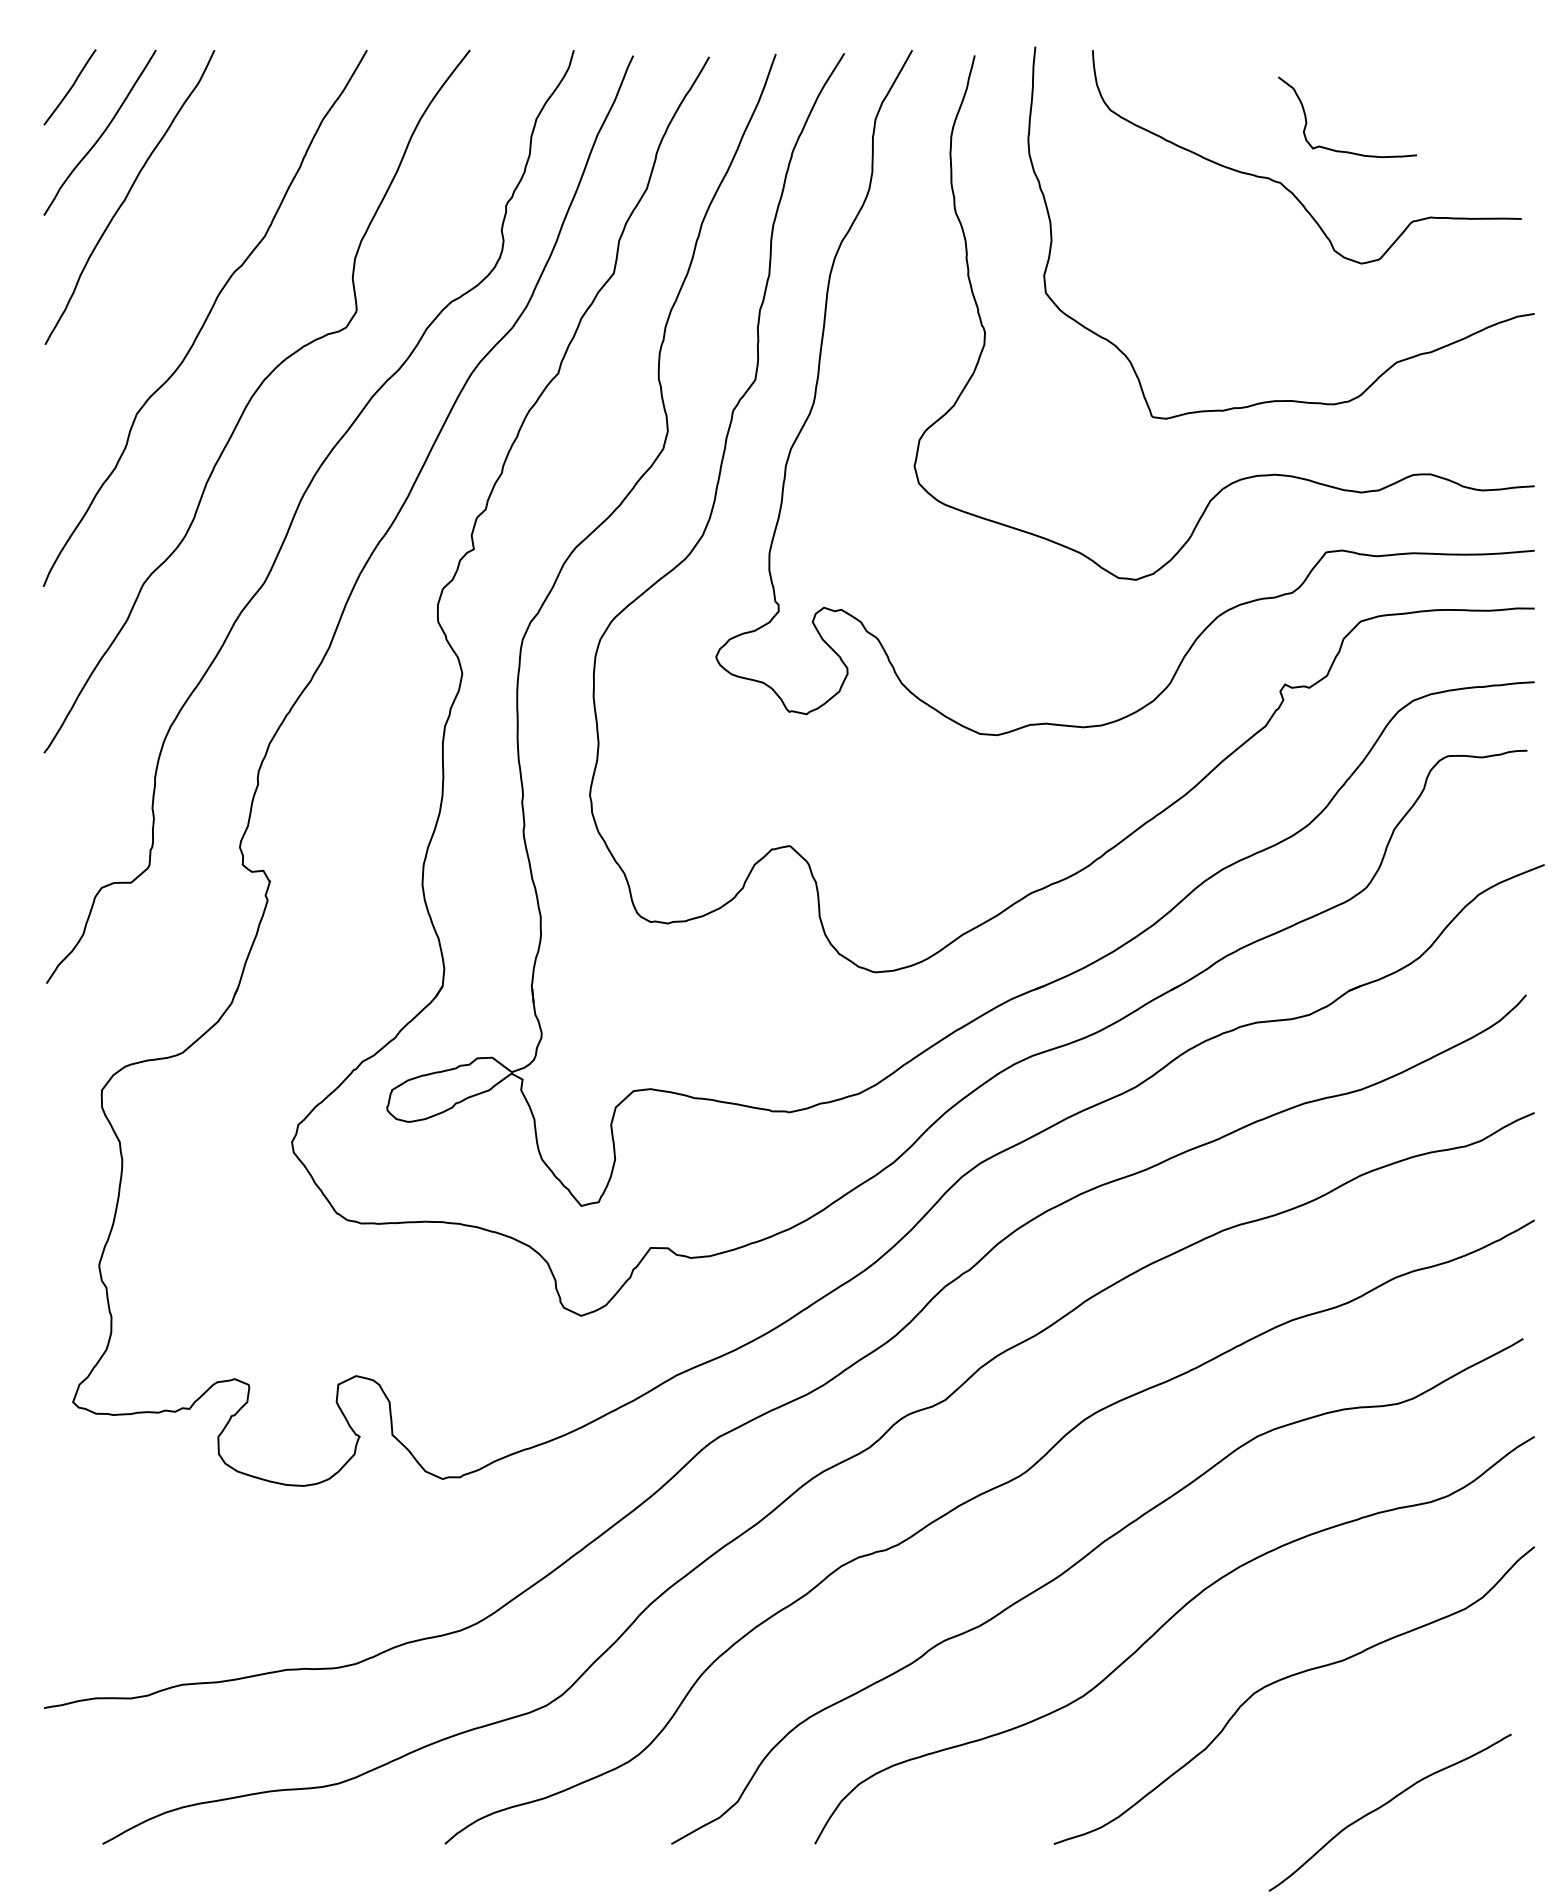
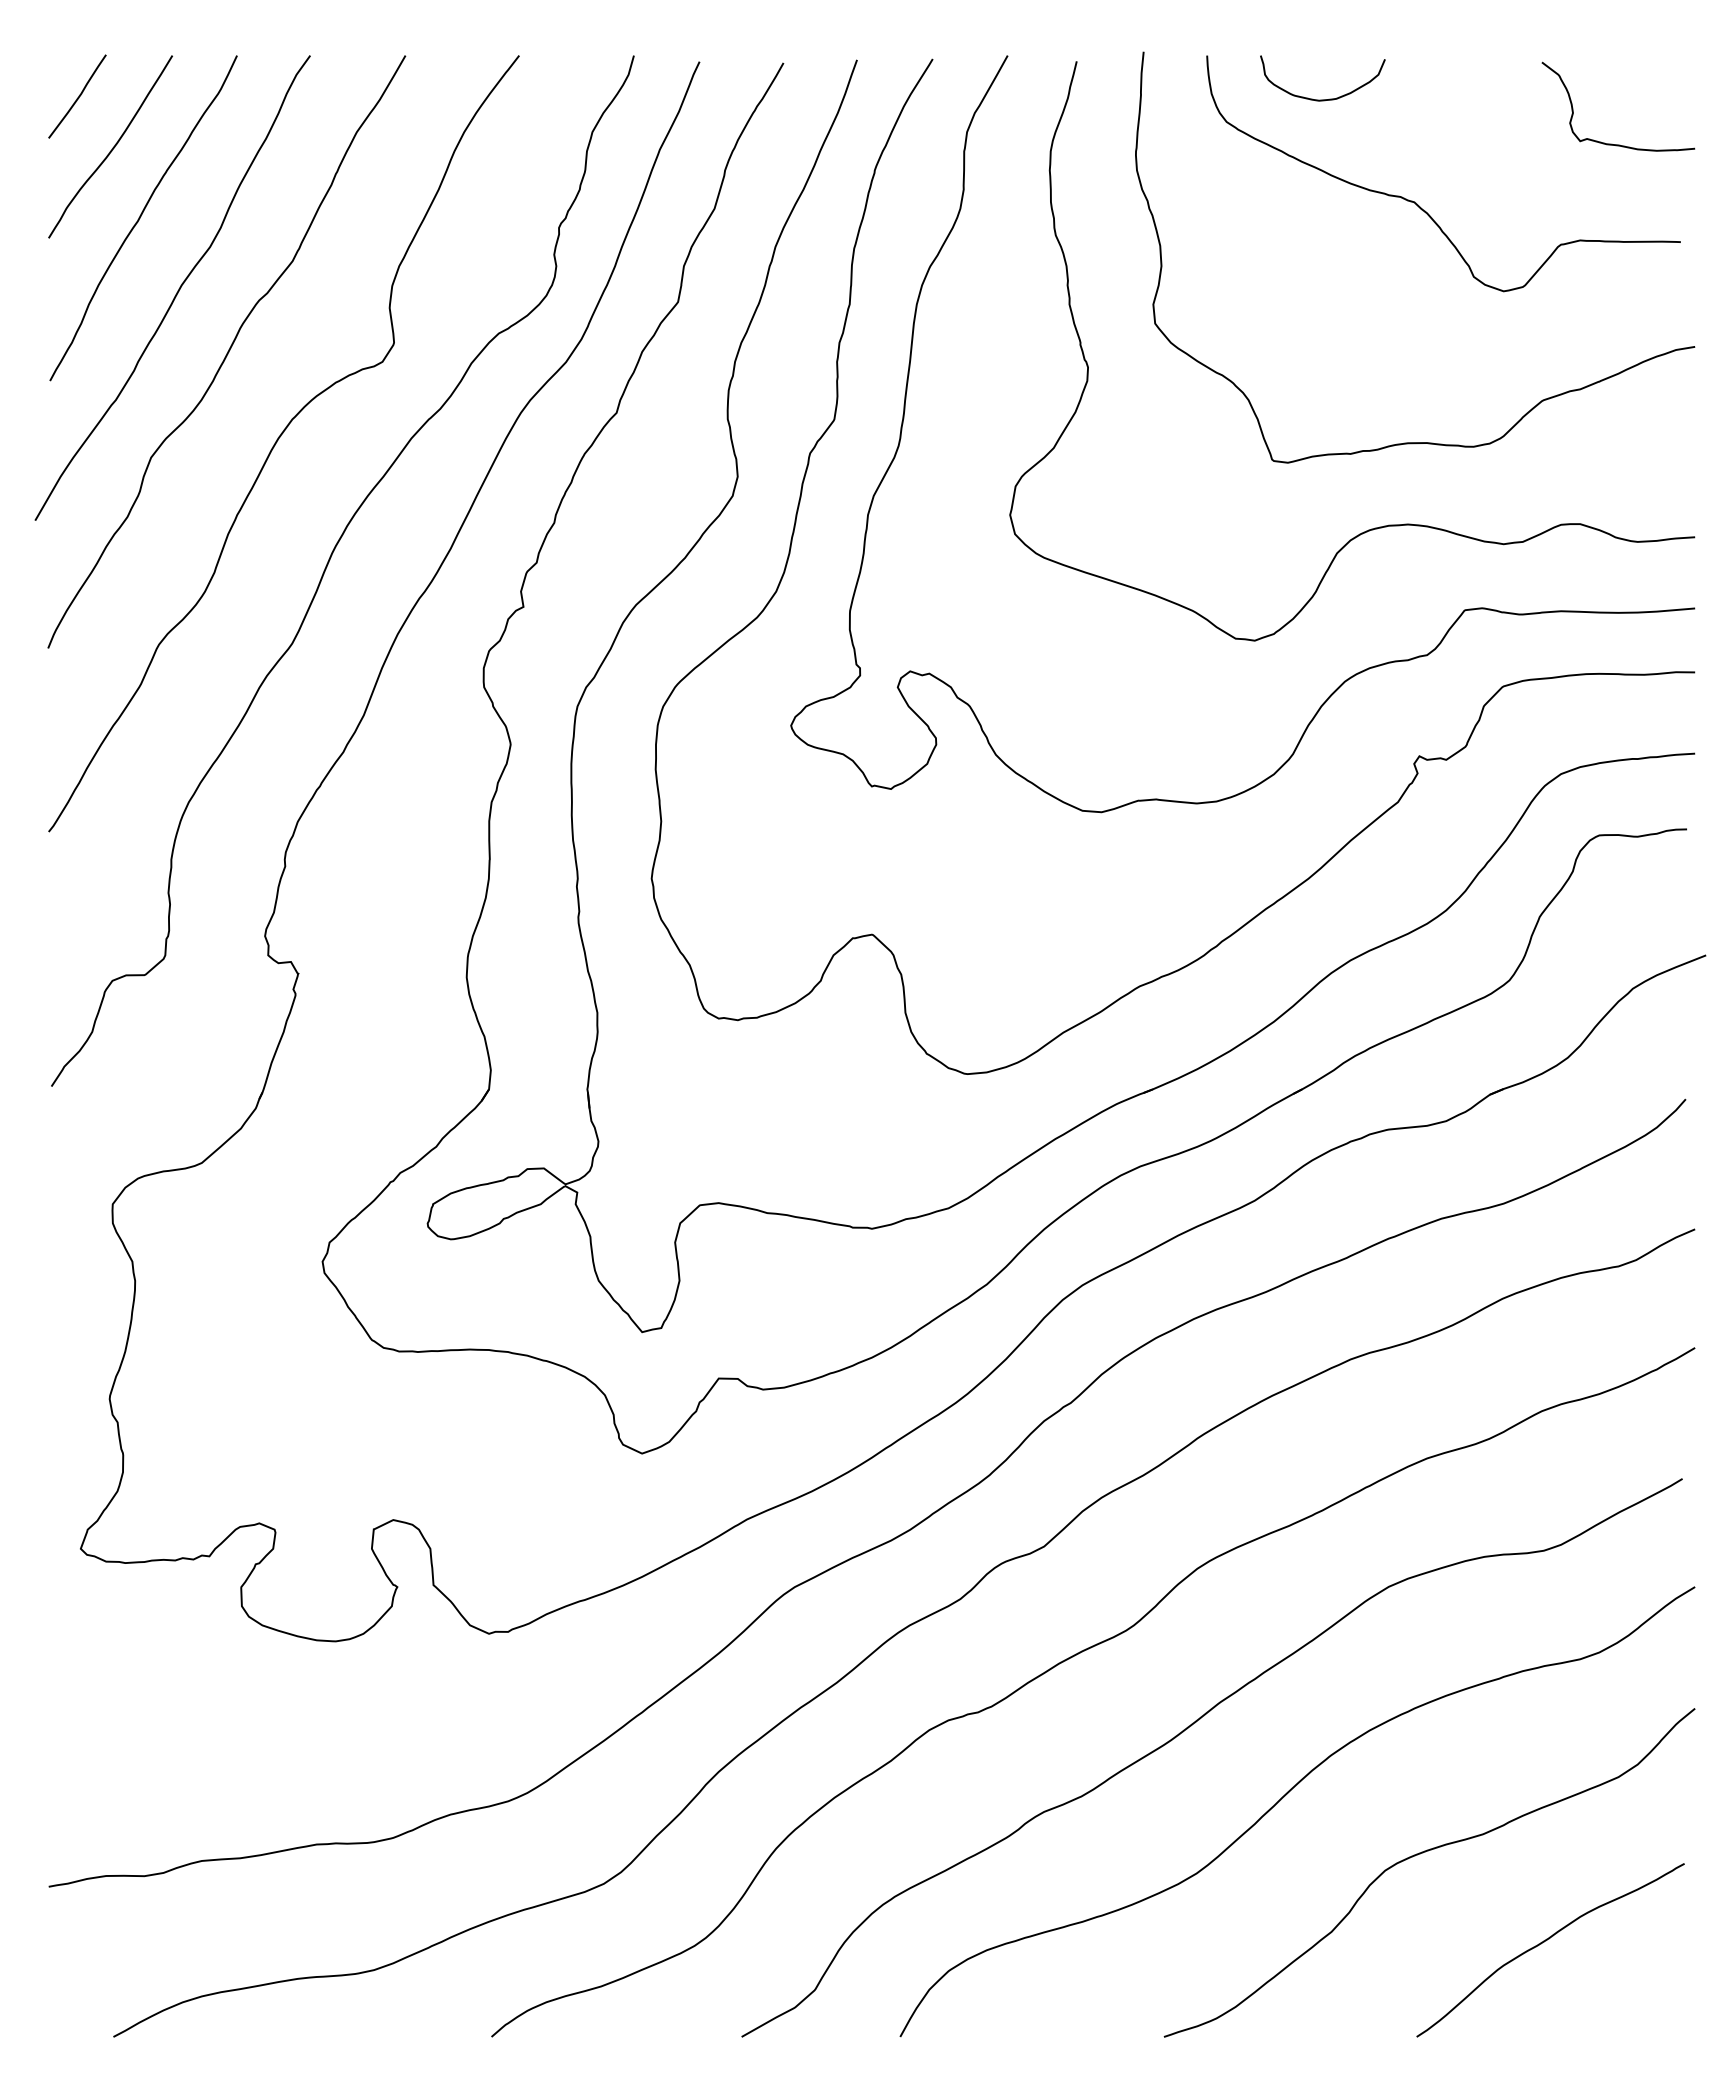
curve: (1197, 89) -> (1322, 99), added
curve: (1342, 150) -> (1612, 143), moved
curve: (160, 262) -> (177, 290), added
curve: (1384, 1805) -> (1544, 1942), moved

